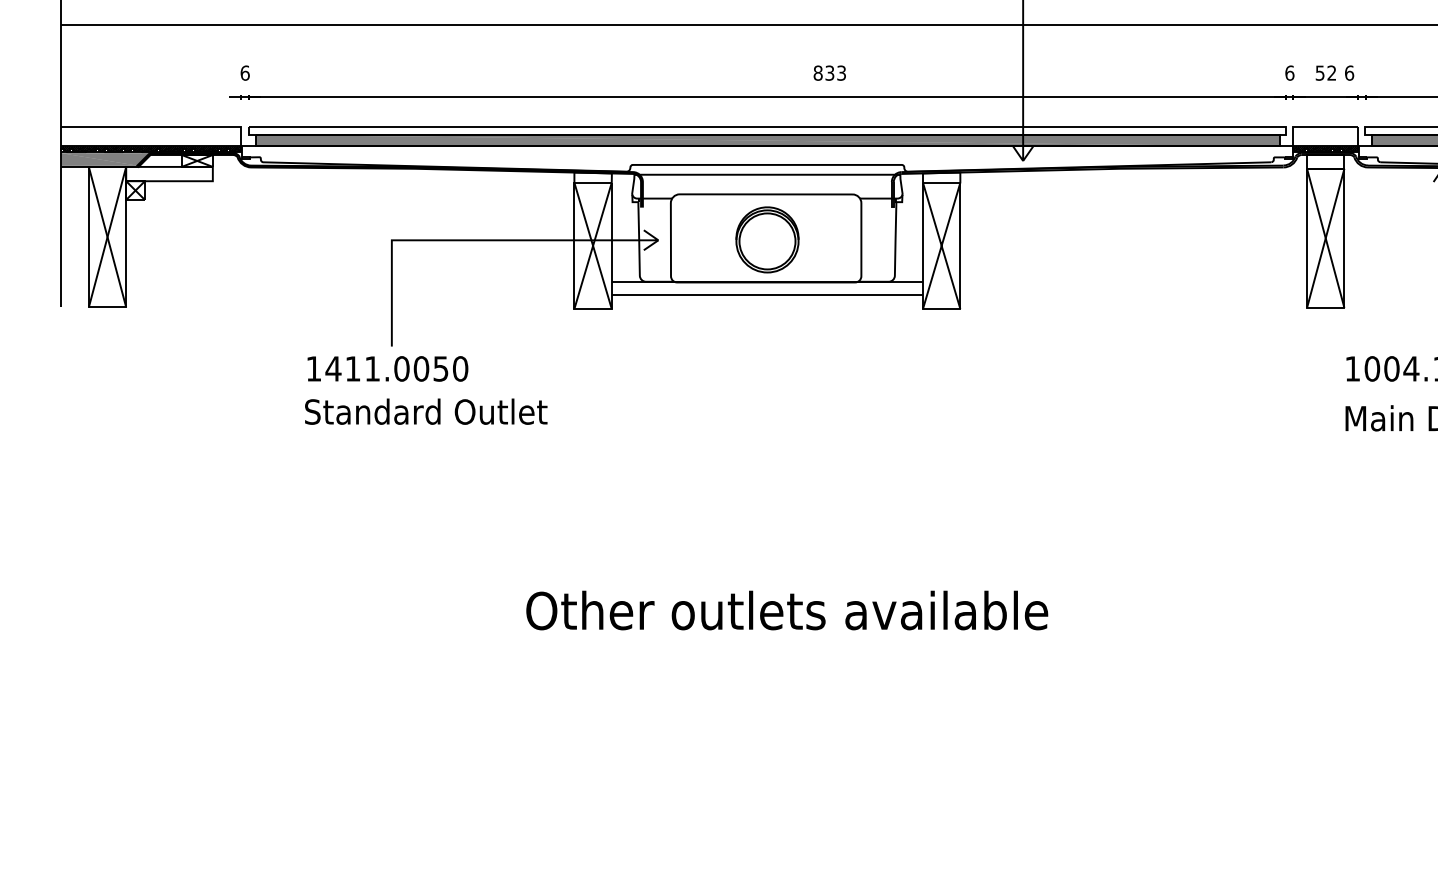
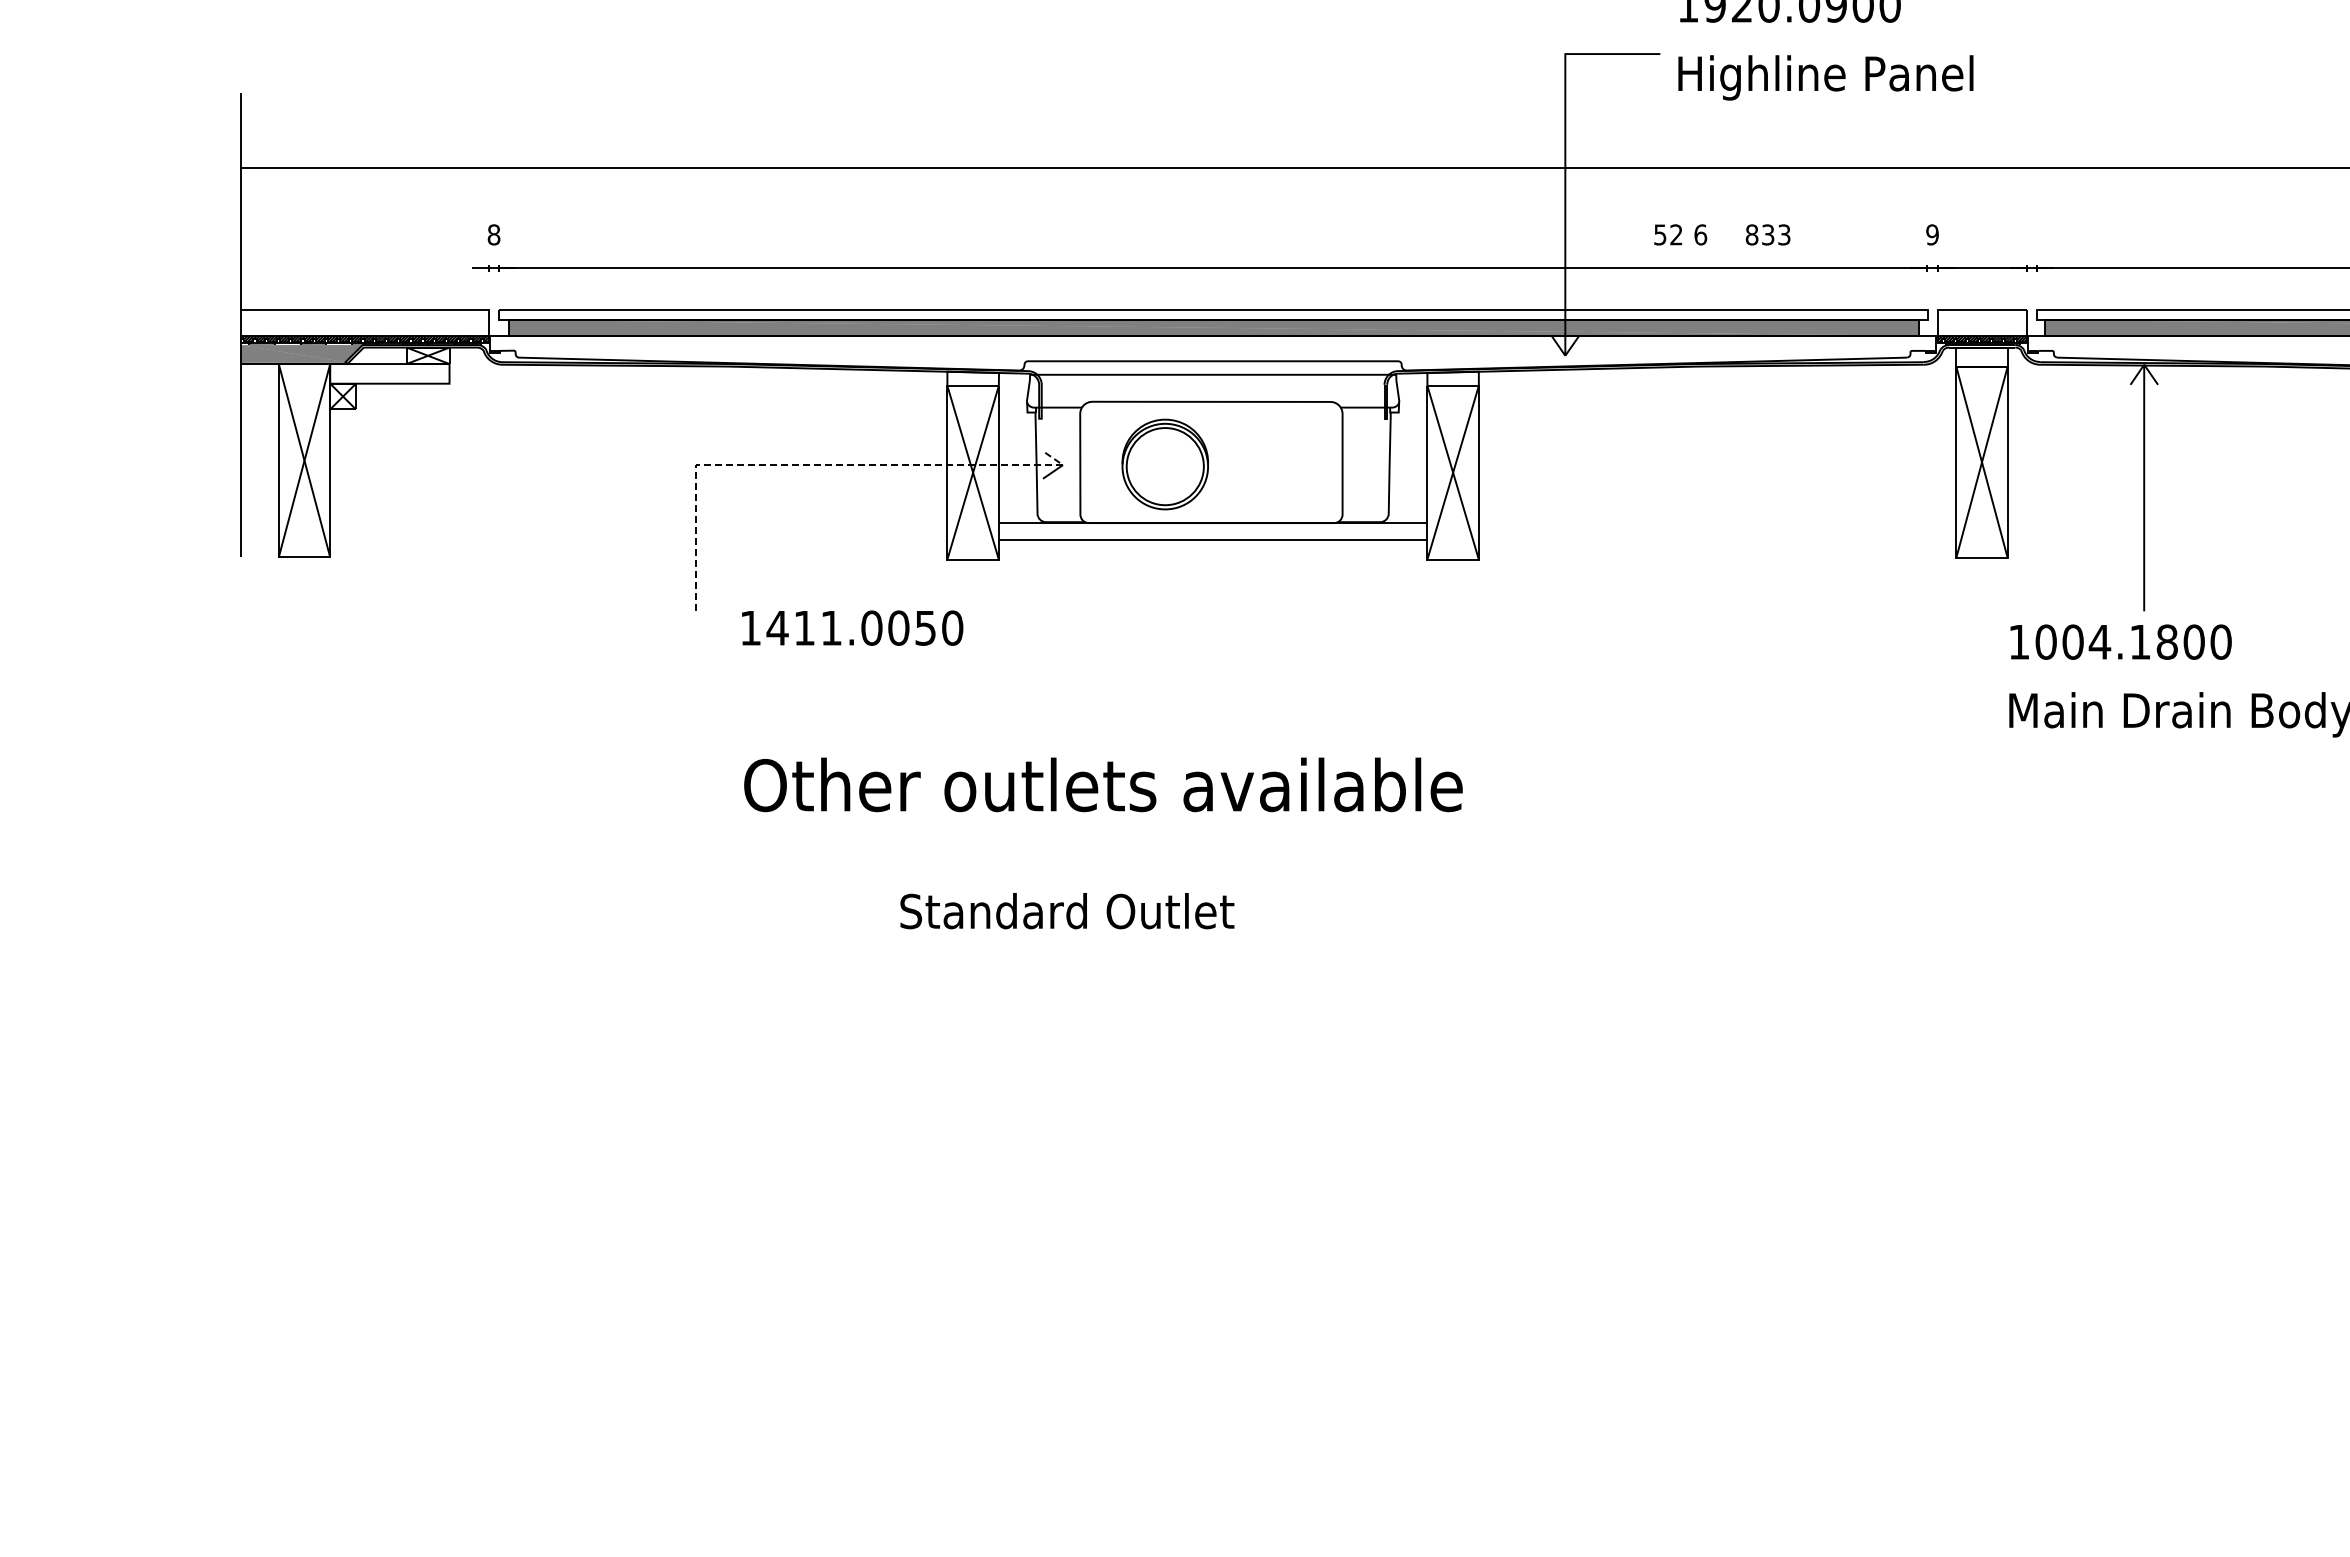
text: (244, 72) -> (493, 234), 6 -> 8
text: (829, 72) -> (1767, 234), moved
text: (1289, 72) -> (1932, 234), 6 -> 9
text: (1334, 72) -> (1680, 234), moved
part: (766, 239) -> (1164, 464), moved
line: (480, 240) -> (818, 465), solid -> dashed
text: (387, 368) -> (852, 627), moved
text: (426, 412) -> (1067, 911), moved
text: (787, 610) -> (1103, 784), moved

